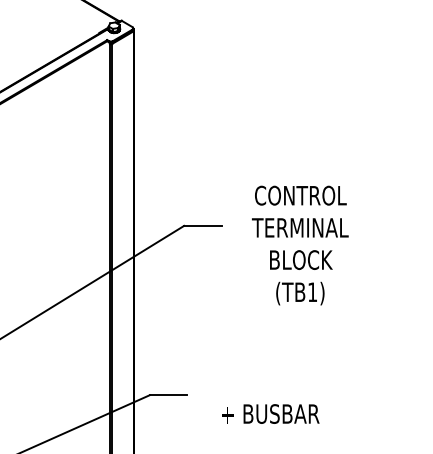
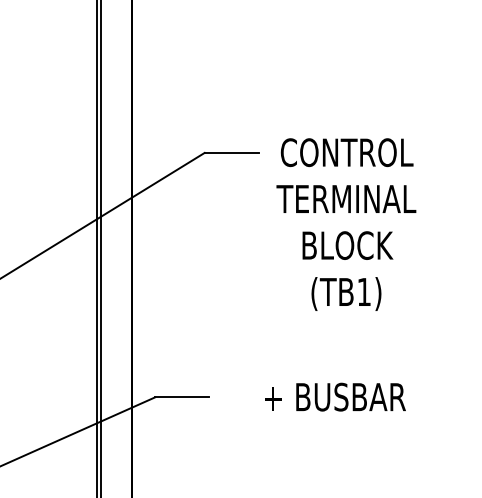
text: (300, 245) -> (346, 224), moved
text: (270, 413) -> (335, 396), moved

